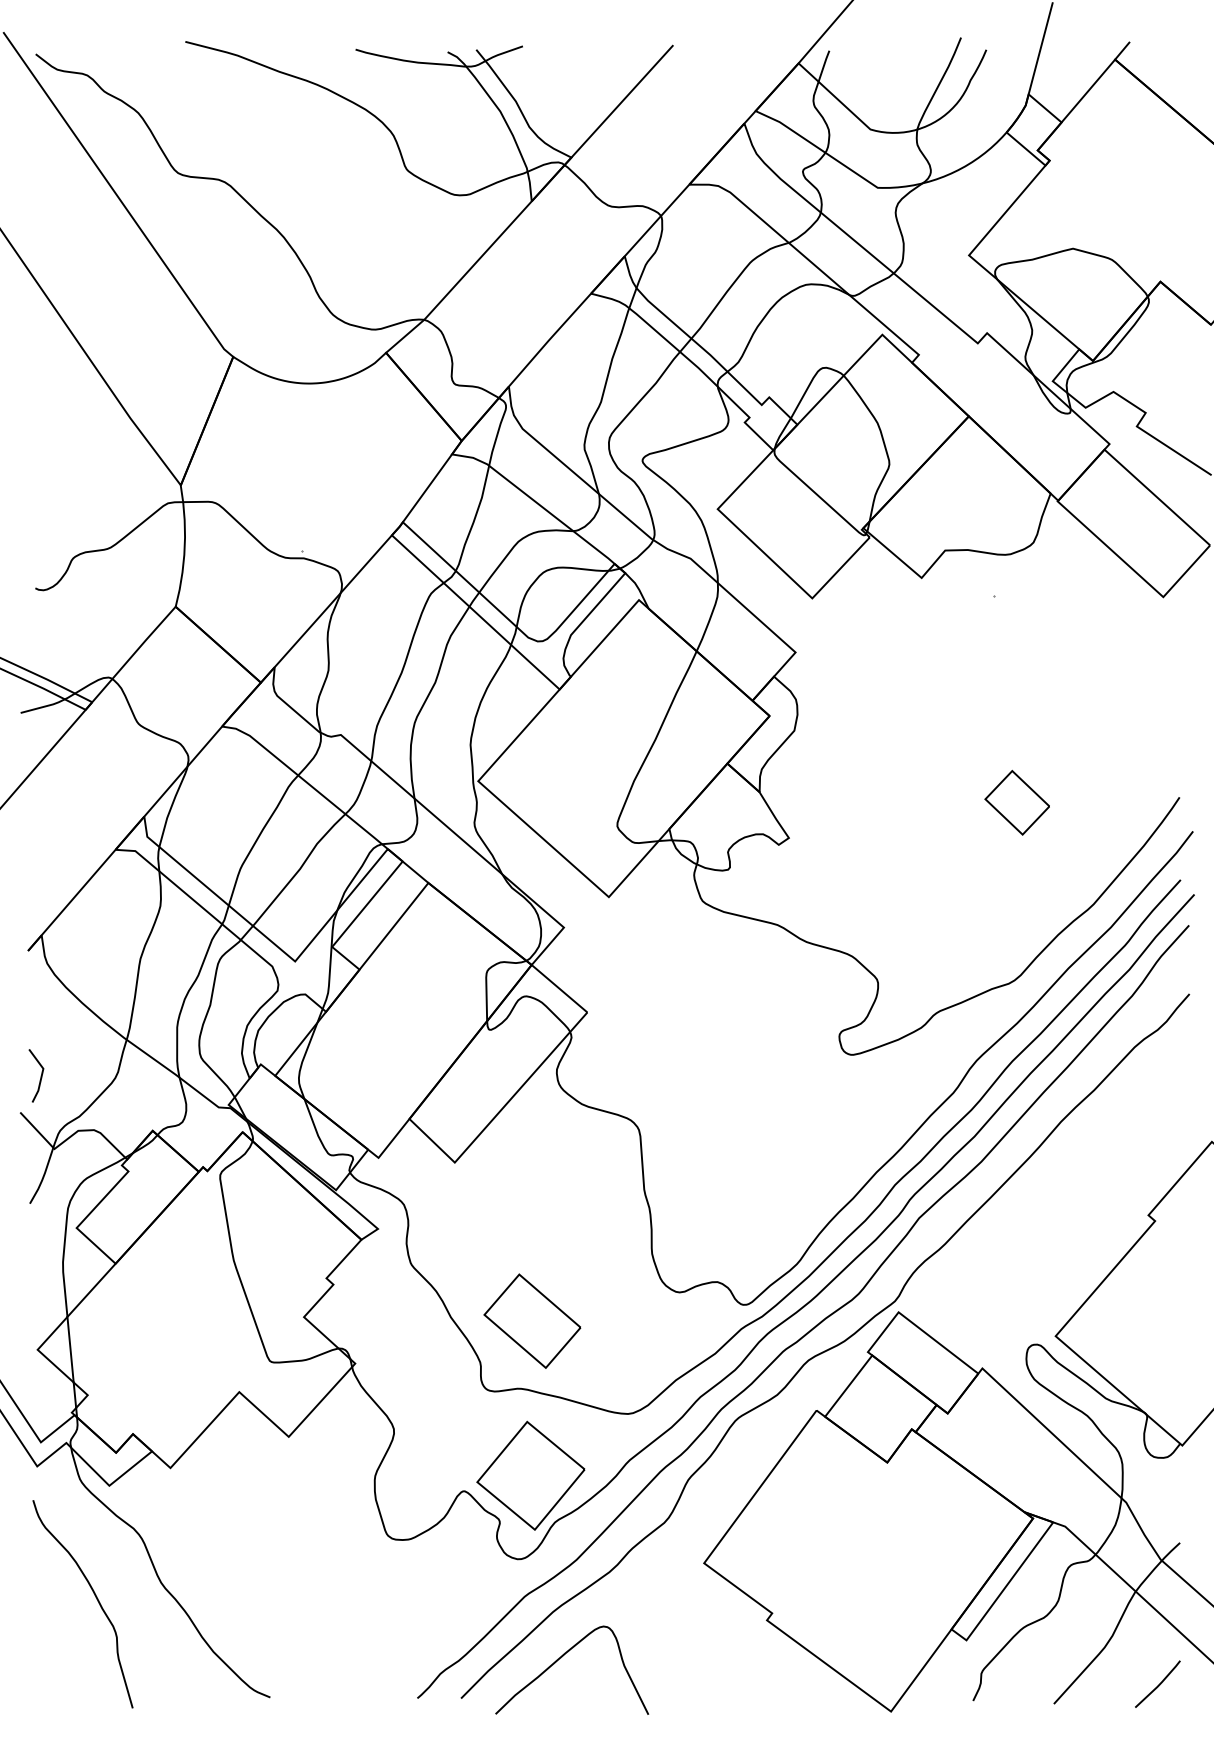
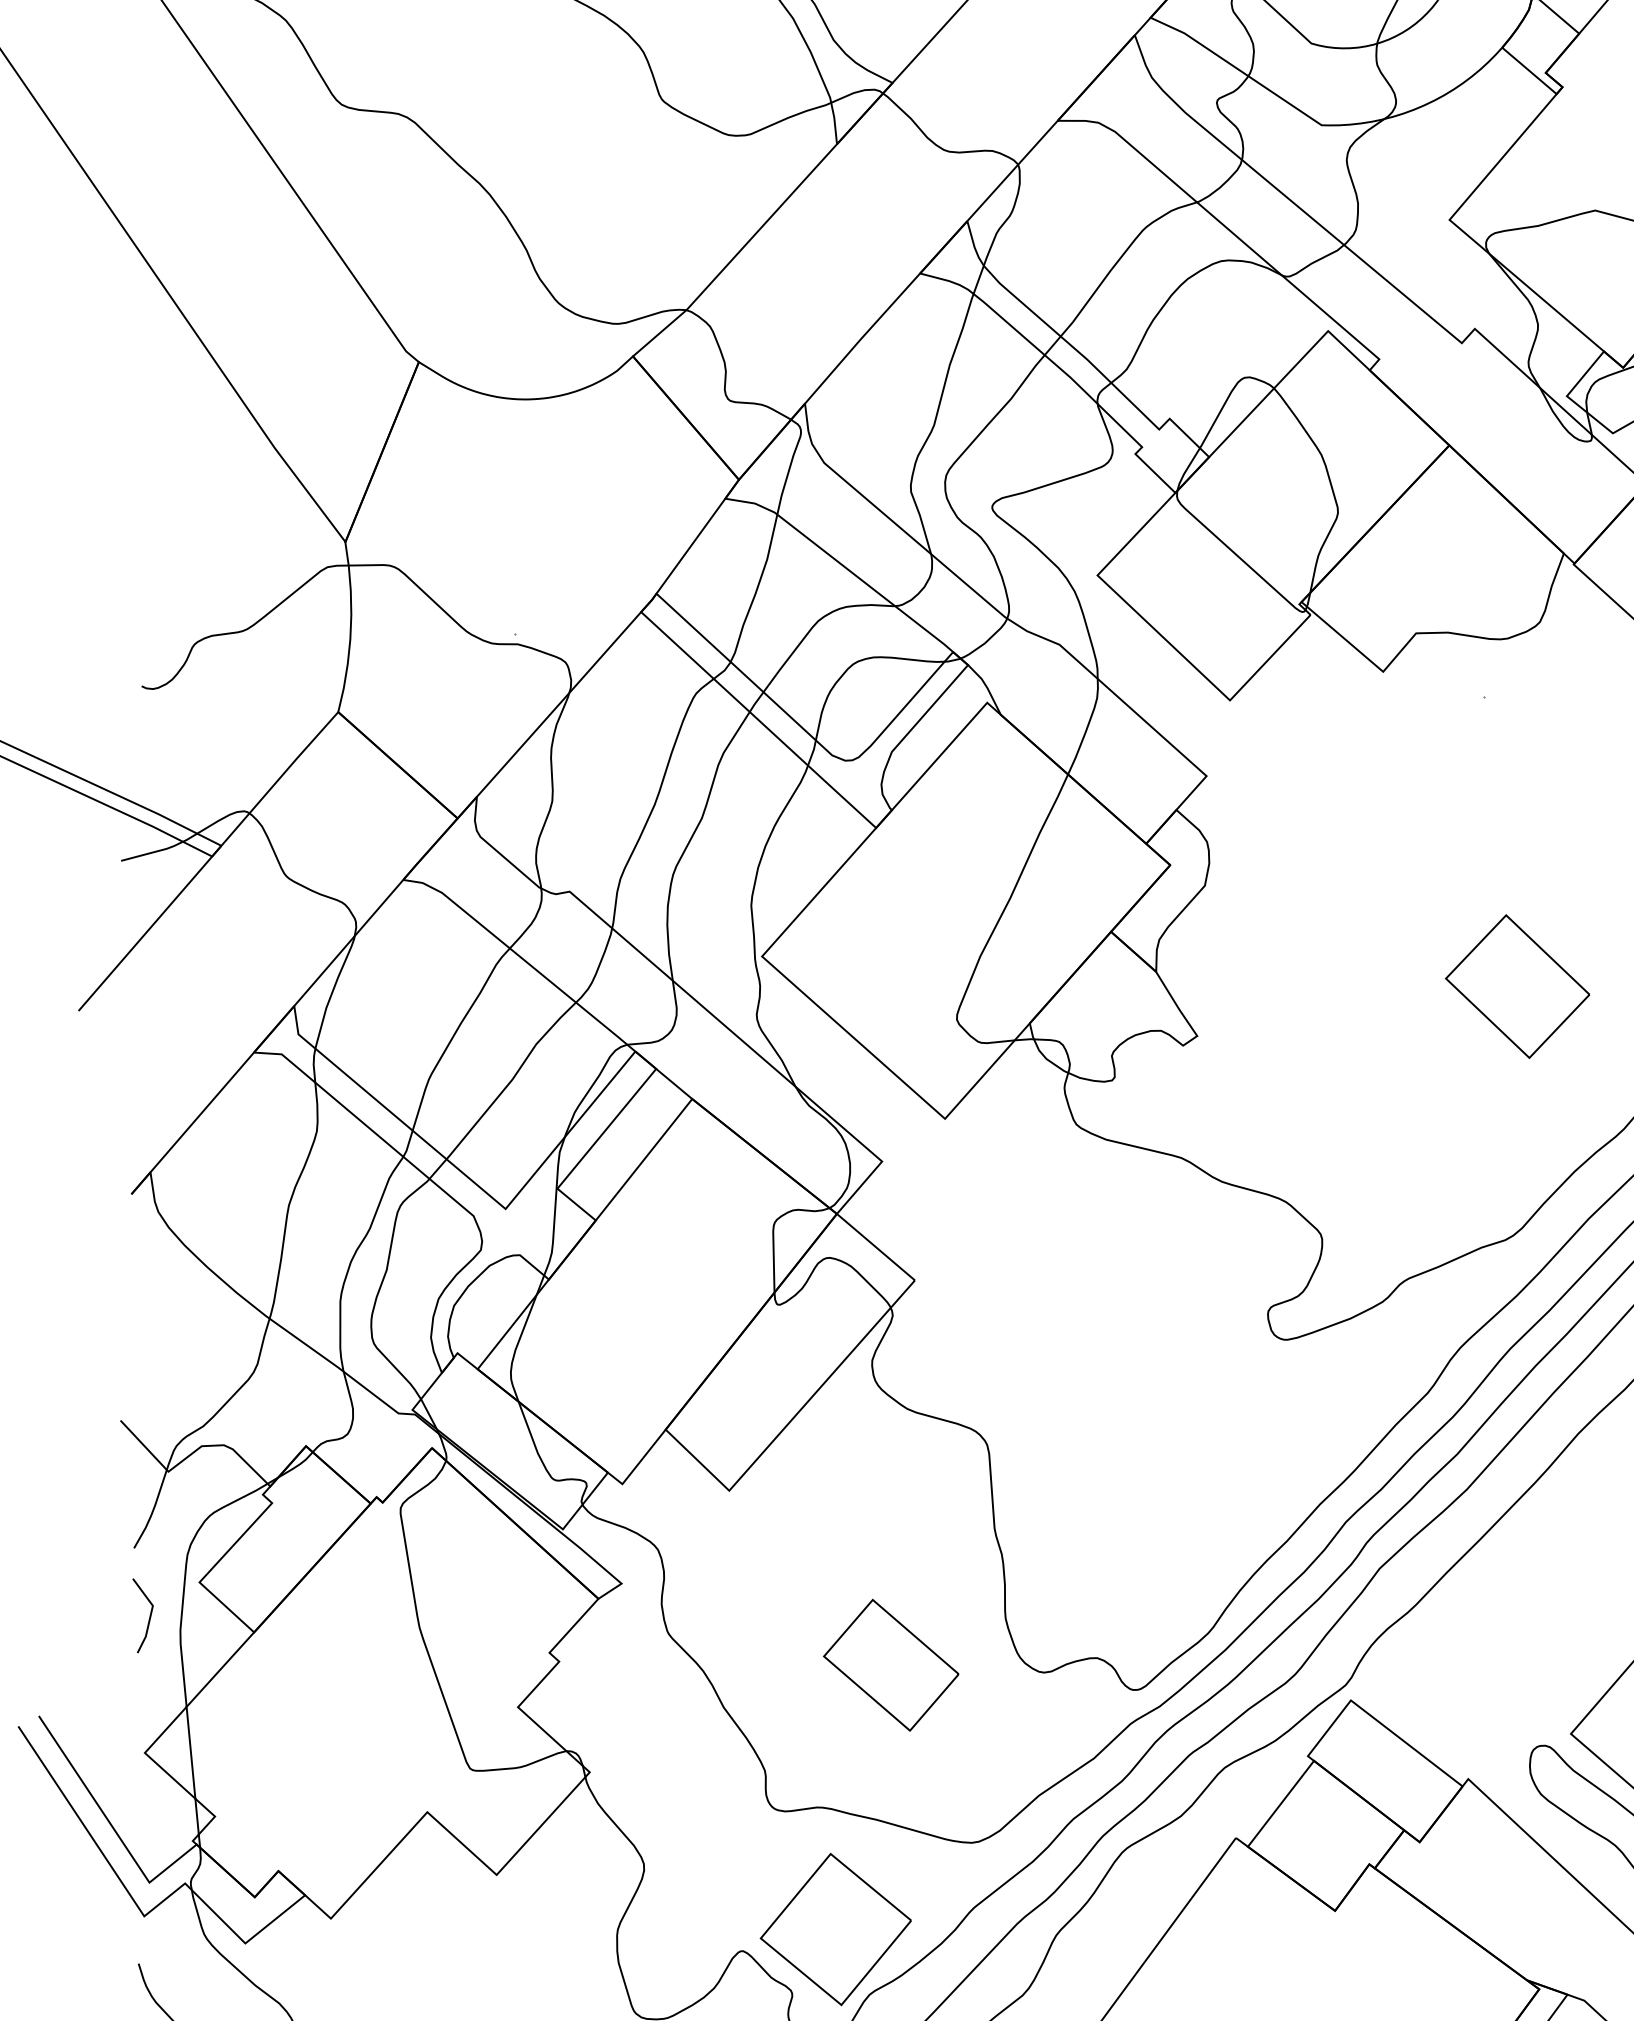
part: (1016, 802) -> (1516, 986), size x1.6
line: (40, 1075) -> (148, 1615), moved
part: (532, 1320) -> (891, 1664), moved

